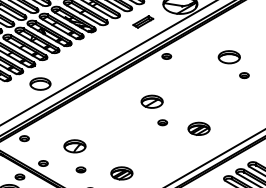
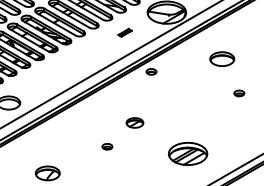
part: (143, 21) -> (125, 32), size x0.6
part: (228, 57) -> (221, 59), moved
part: (151, 101) -> (134, 122), size x0.7
part: (162, 122) -> (107, 146), moved
part: (198, 128) -> (187, 153), size x1.6

